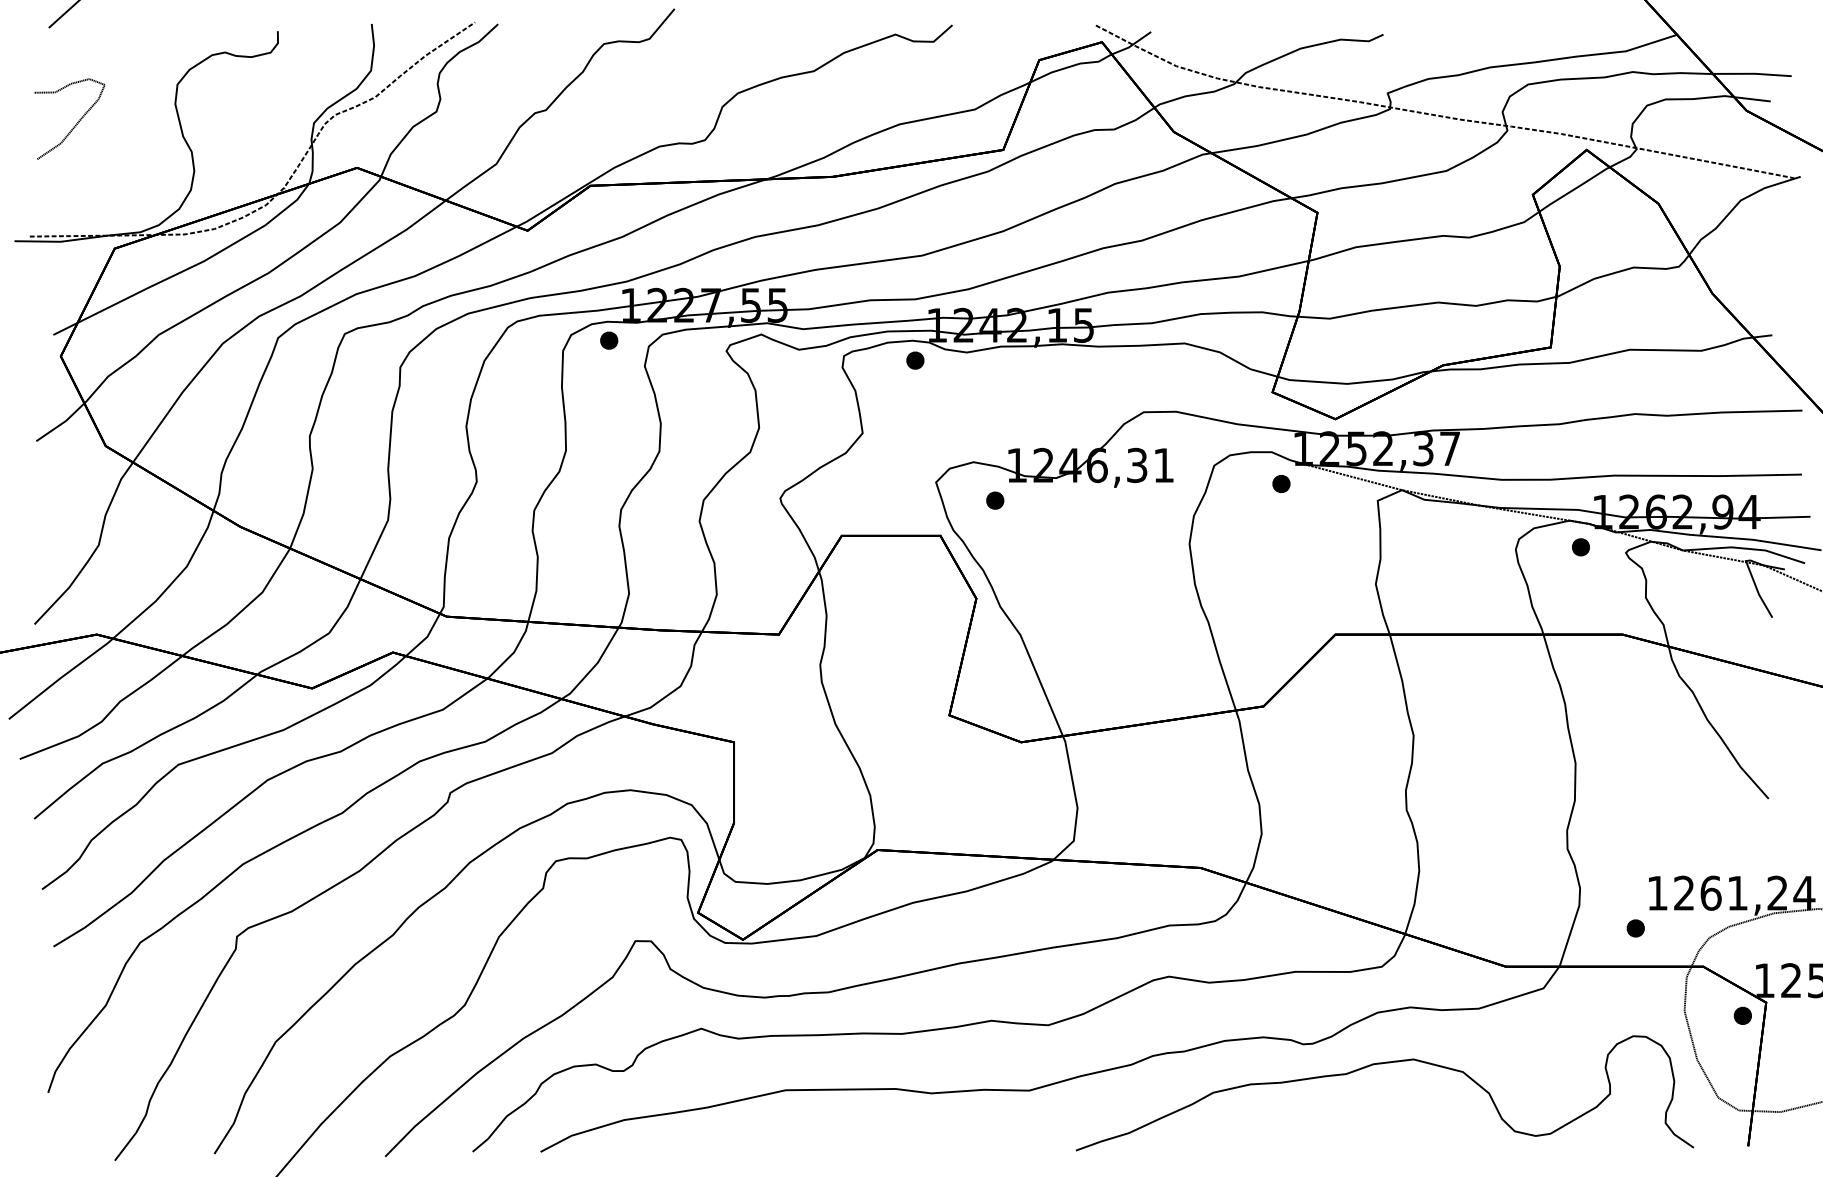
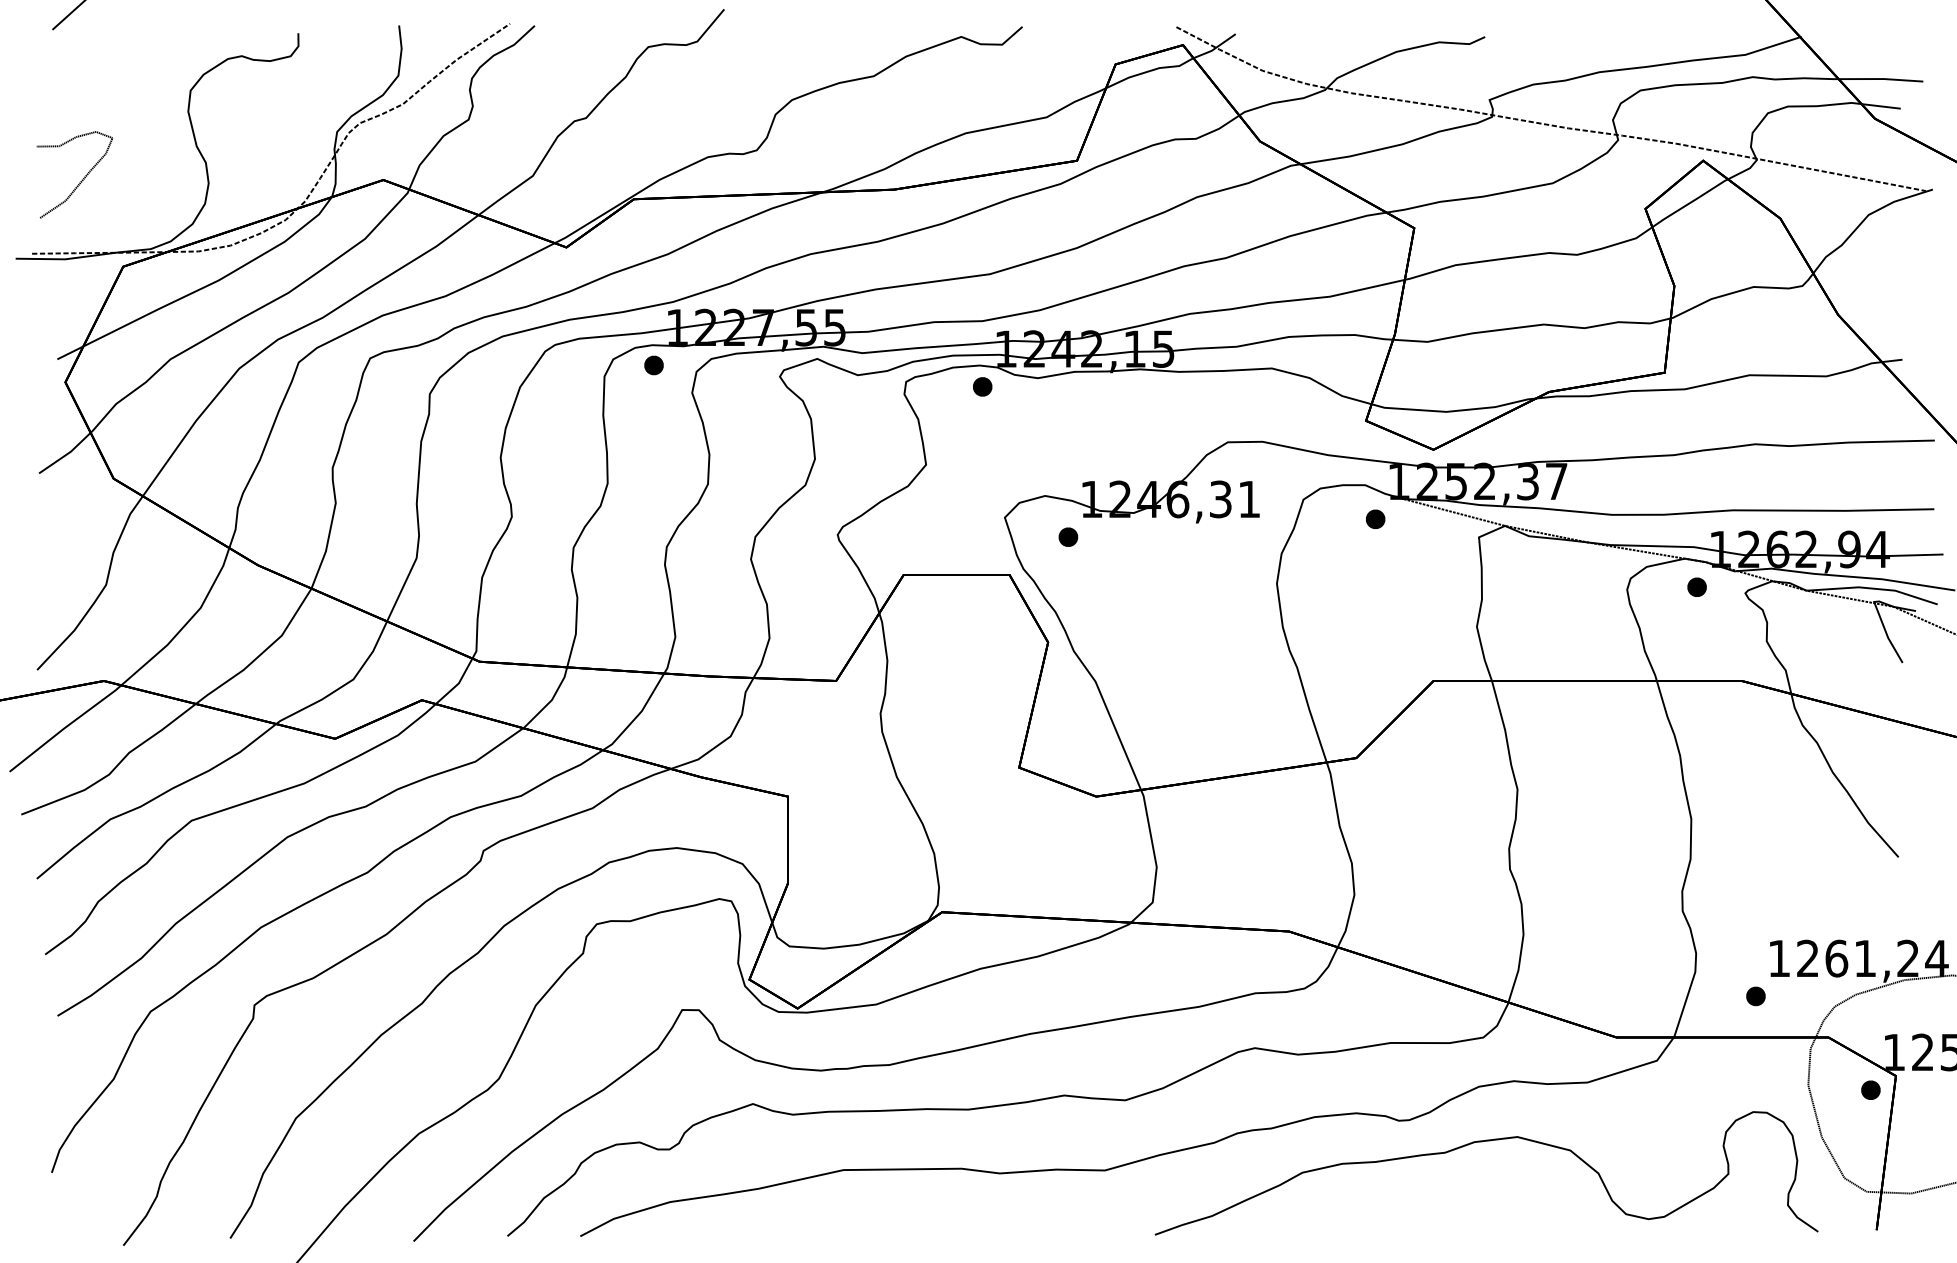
curve: (75, 124) -> (81, 180), moved

